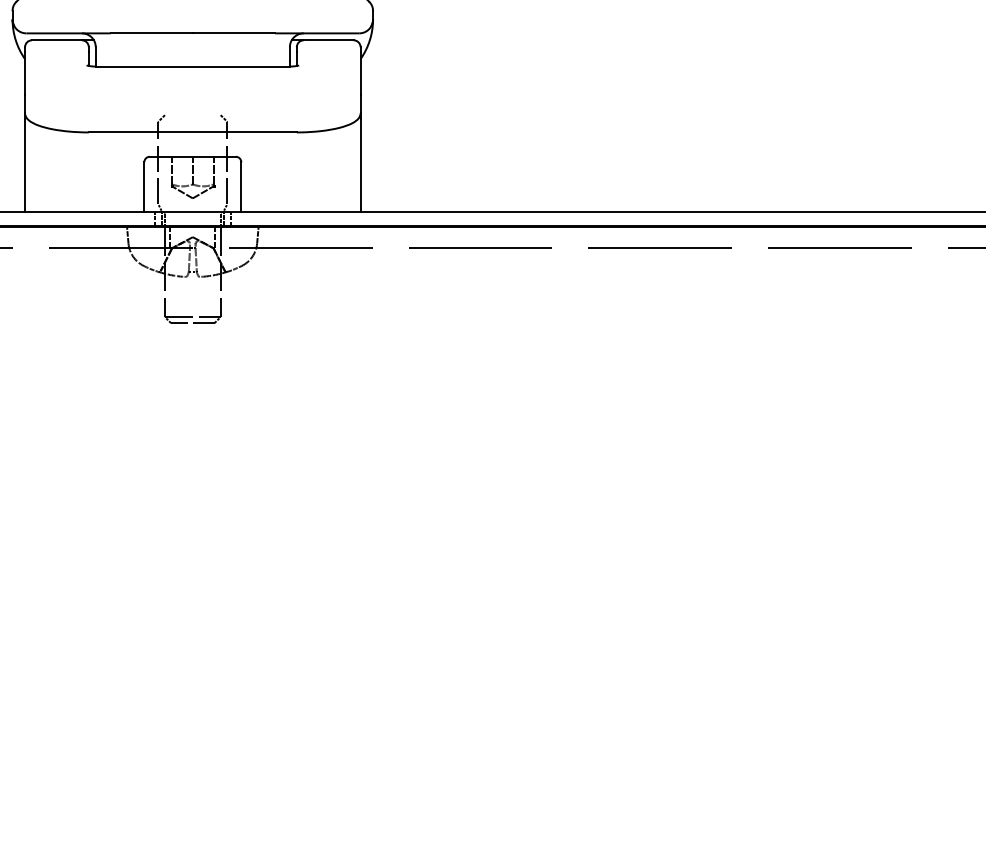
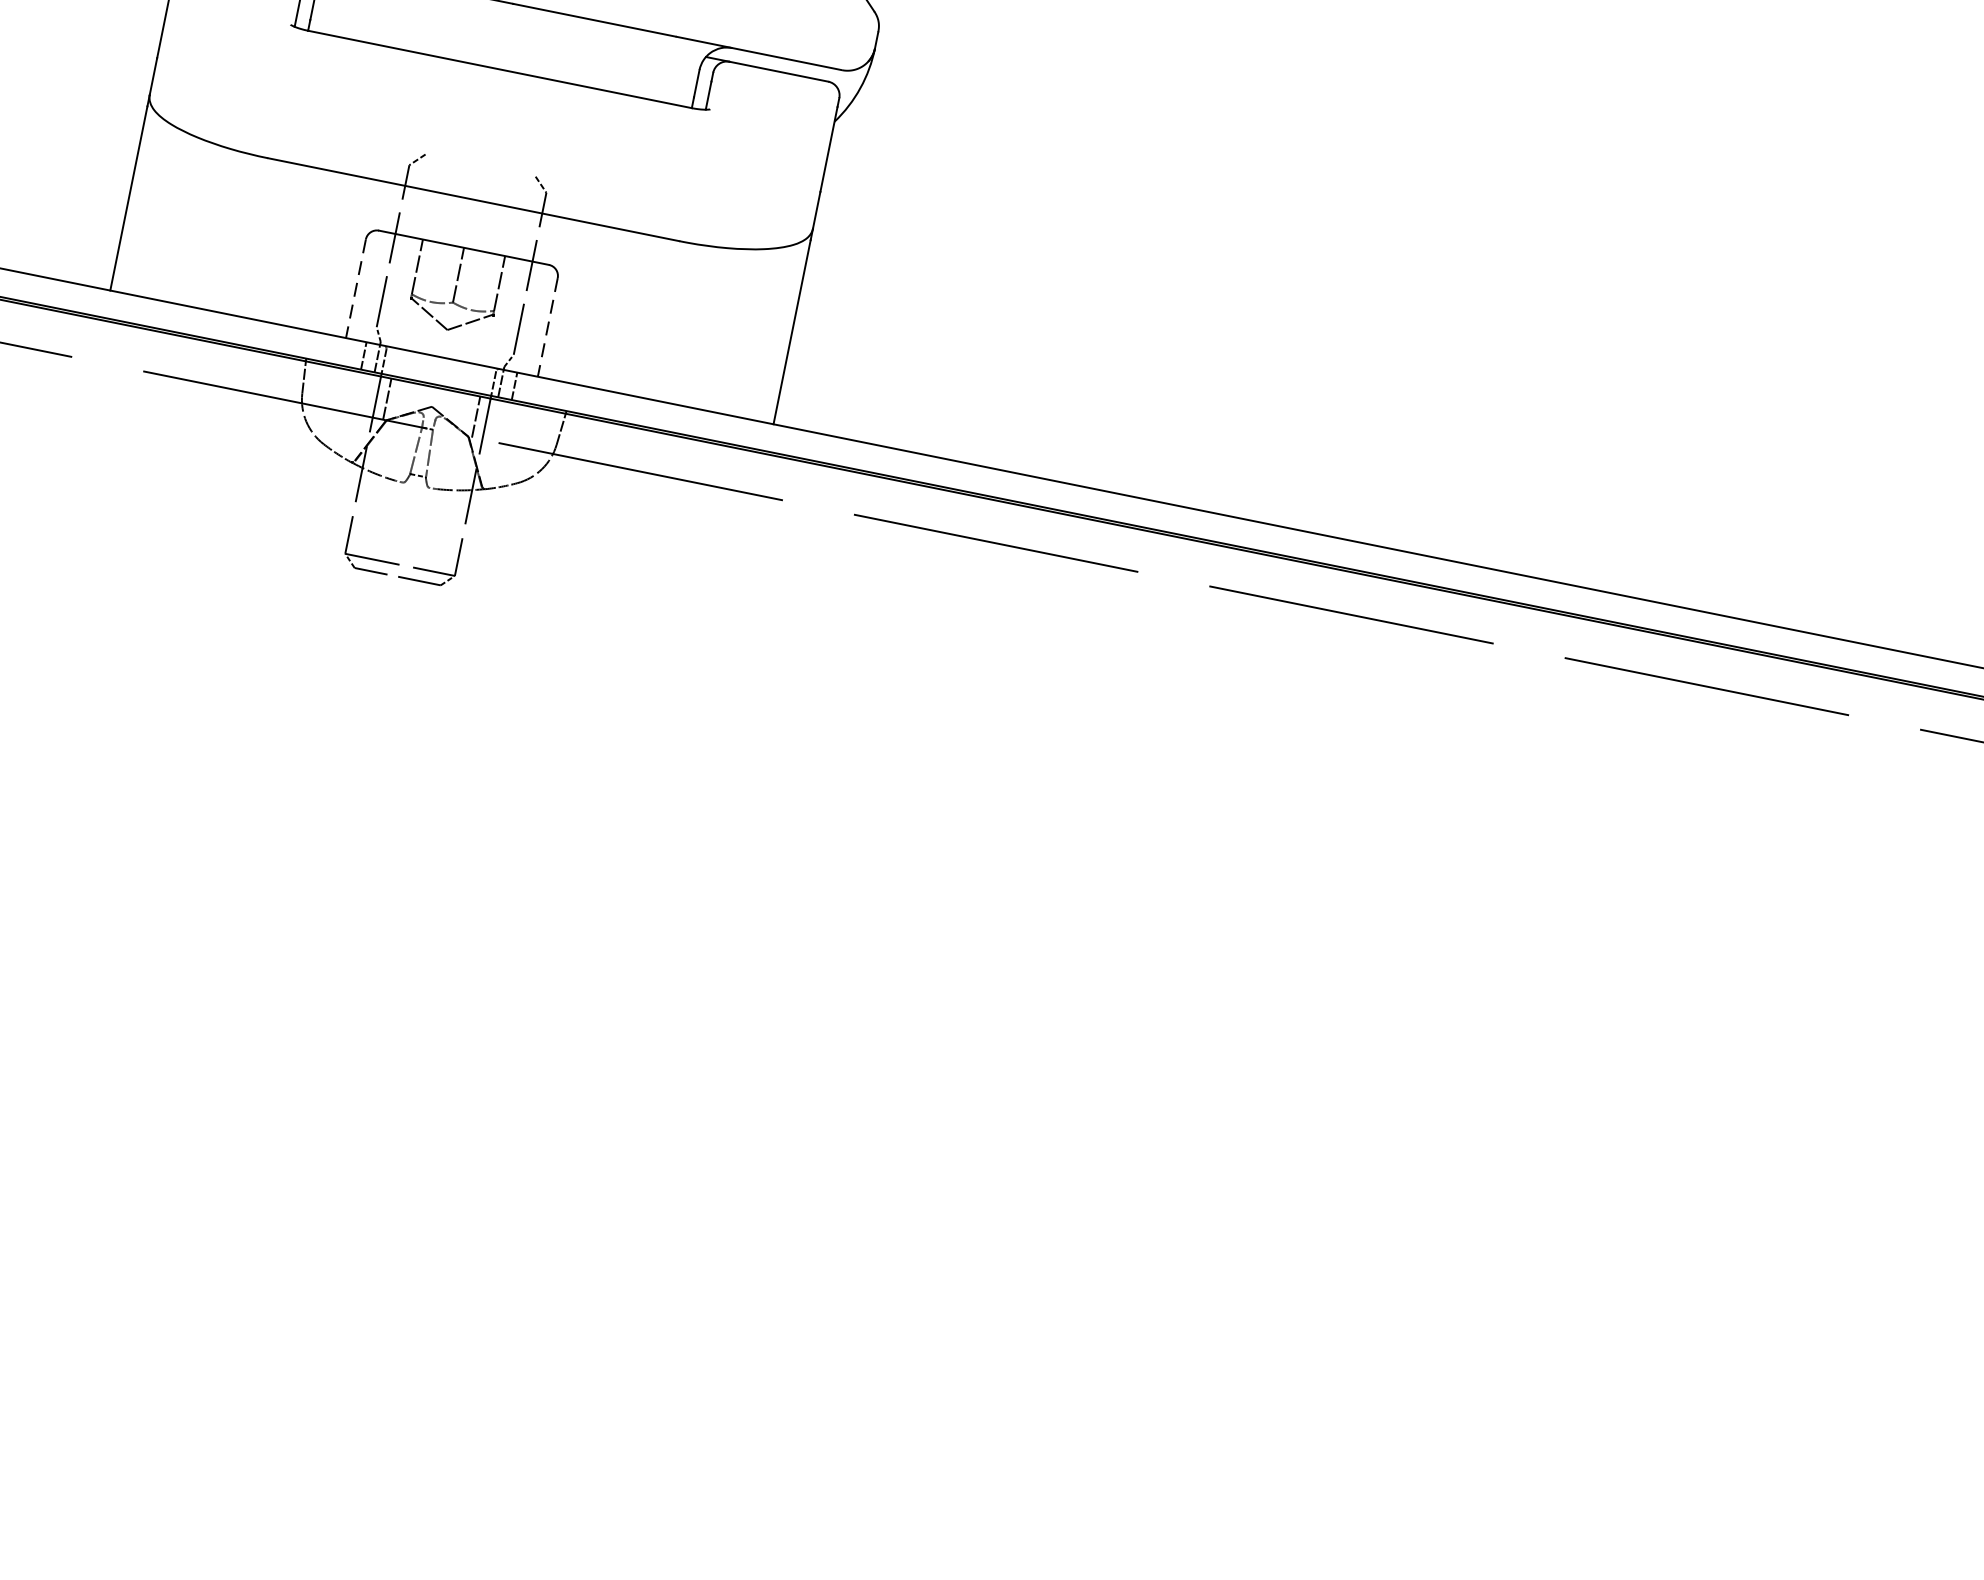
line: (144, 187) -> (356, 289), solid -> dashed
line: (241, 187) -> (548, 327), solid -> dashed

